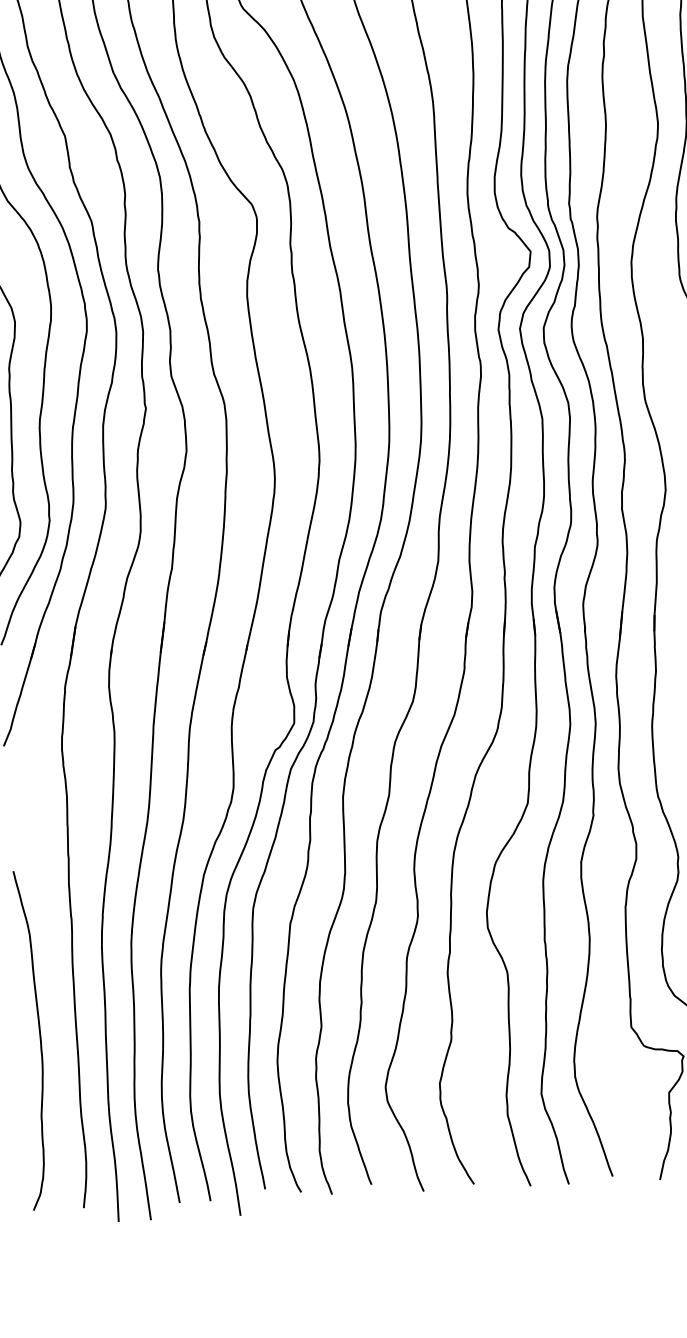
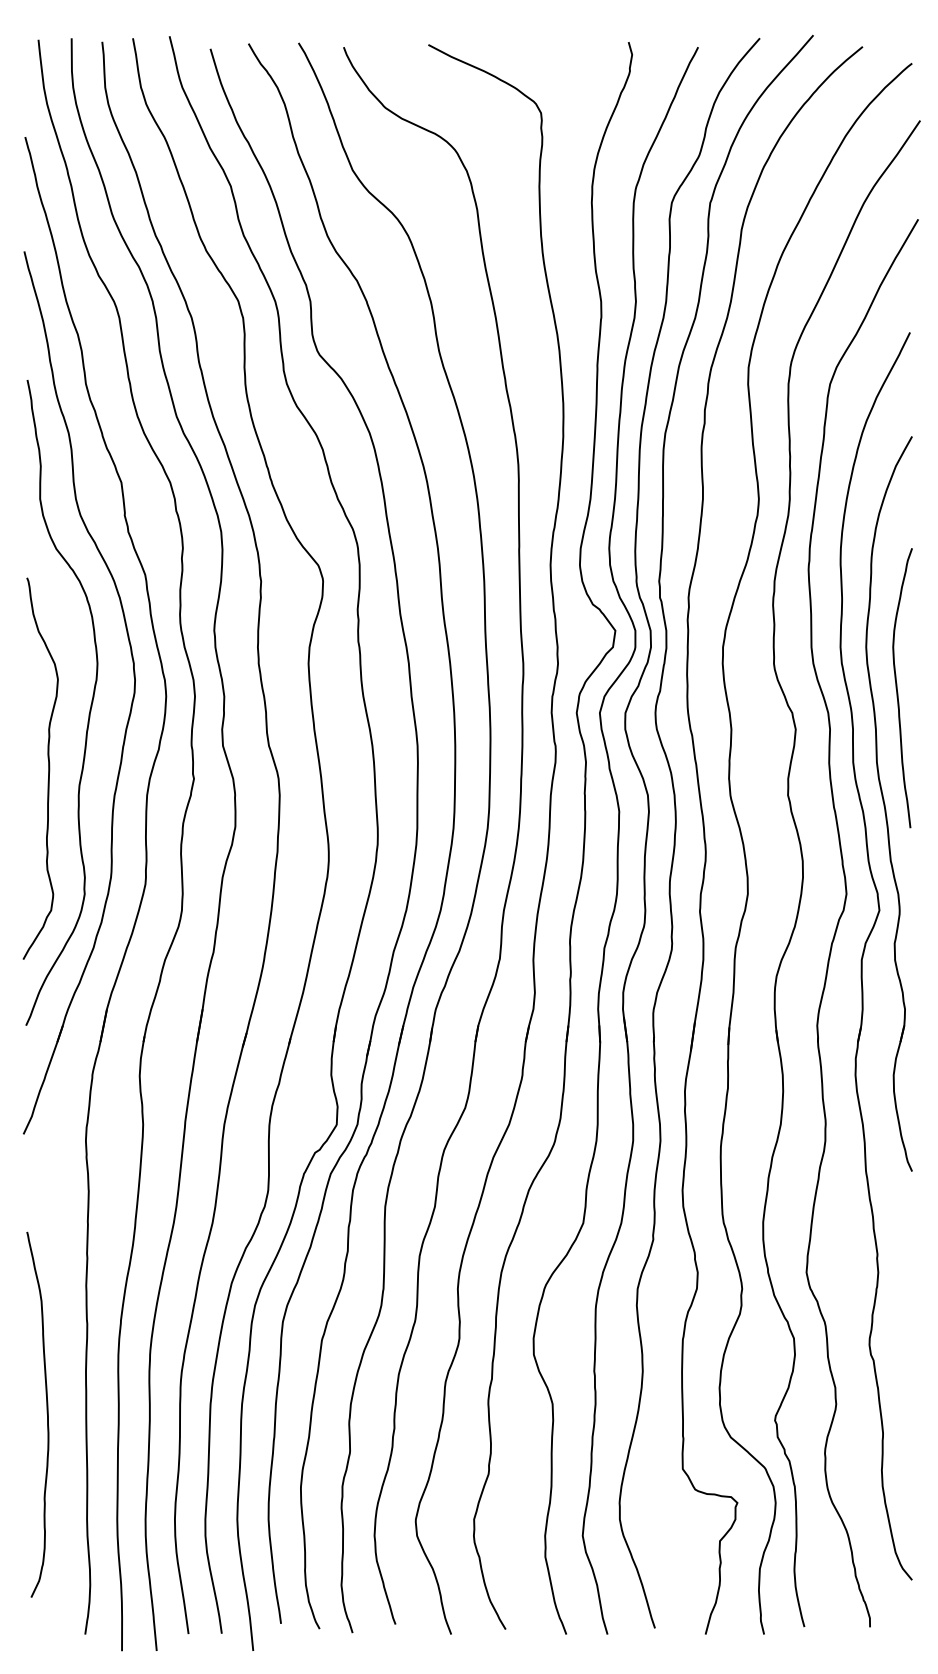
curve: (39, 1038) -> (46, 1413), moved

